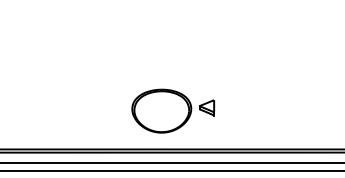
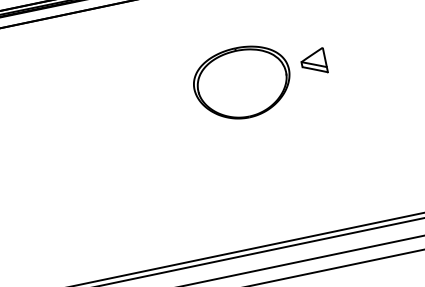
part: (173, 110) -> (261, 77), moved

